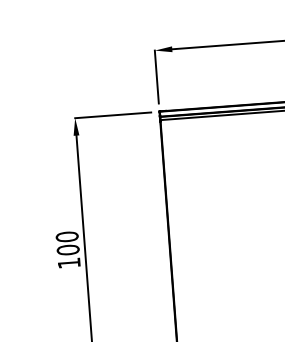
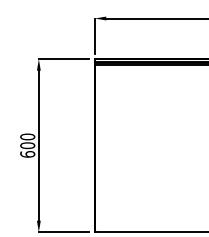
text: (68, 263) -> (27, 154), 100 -> 600

